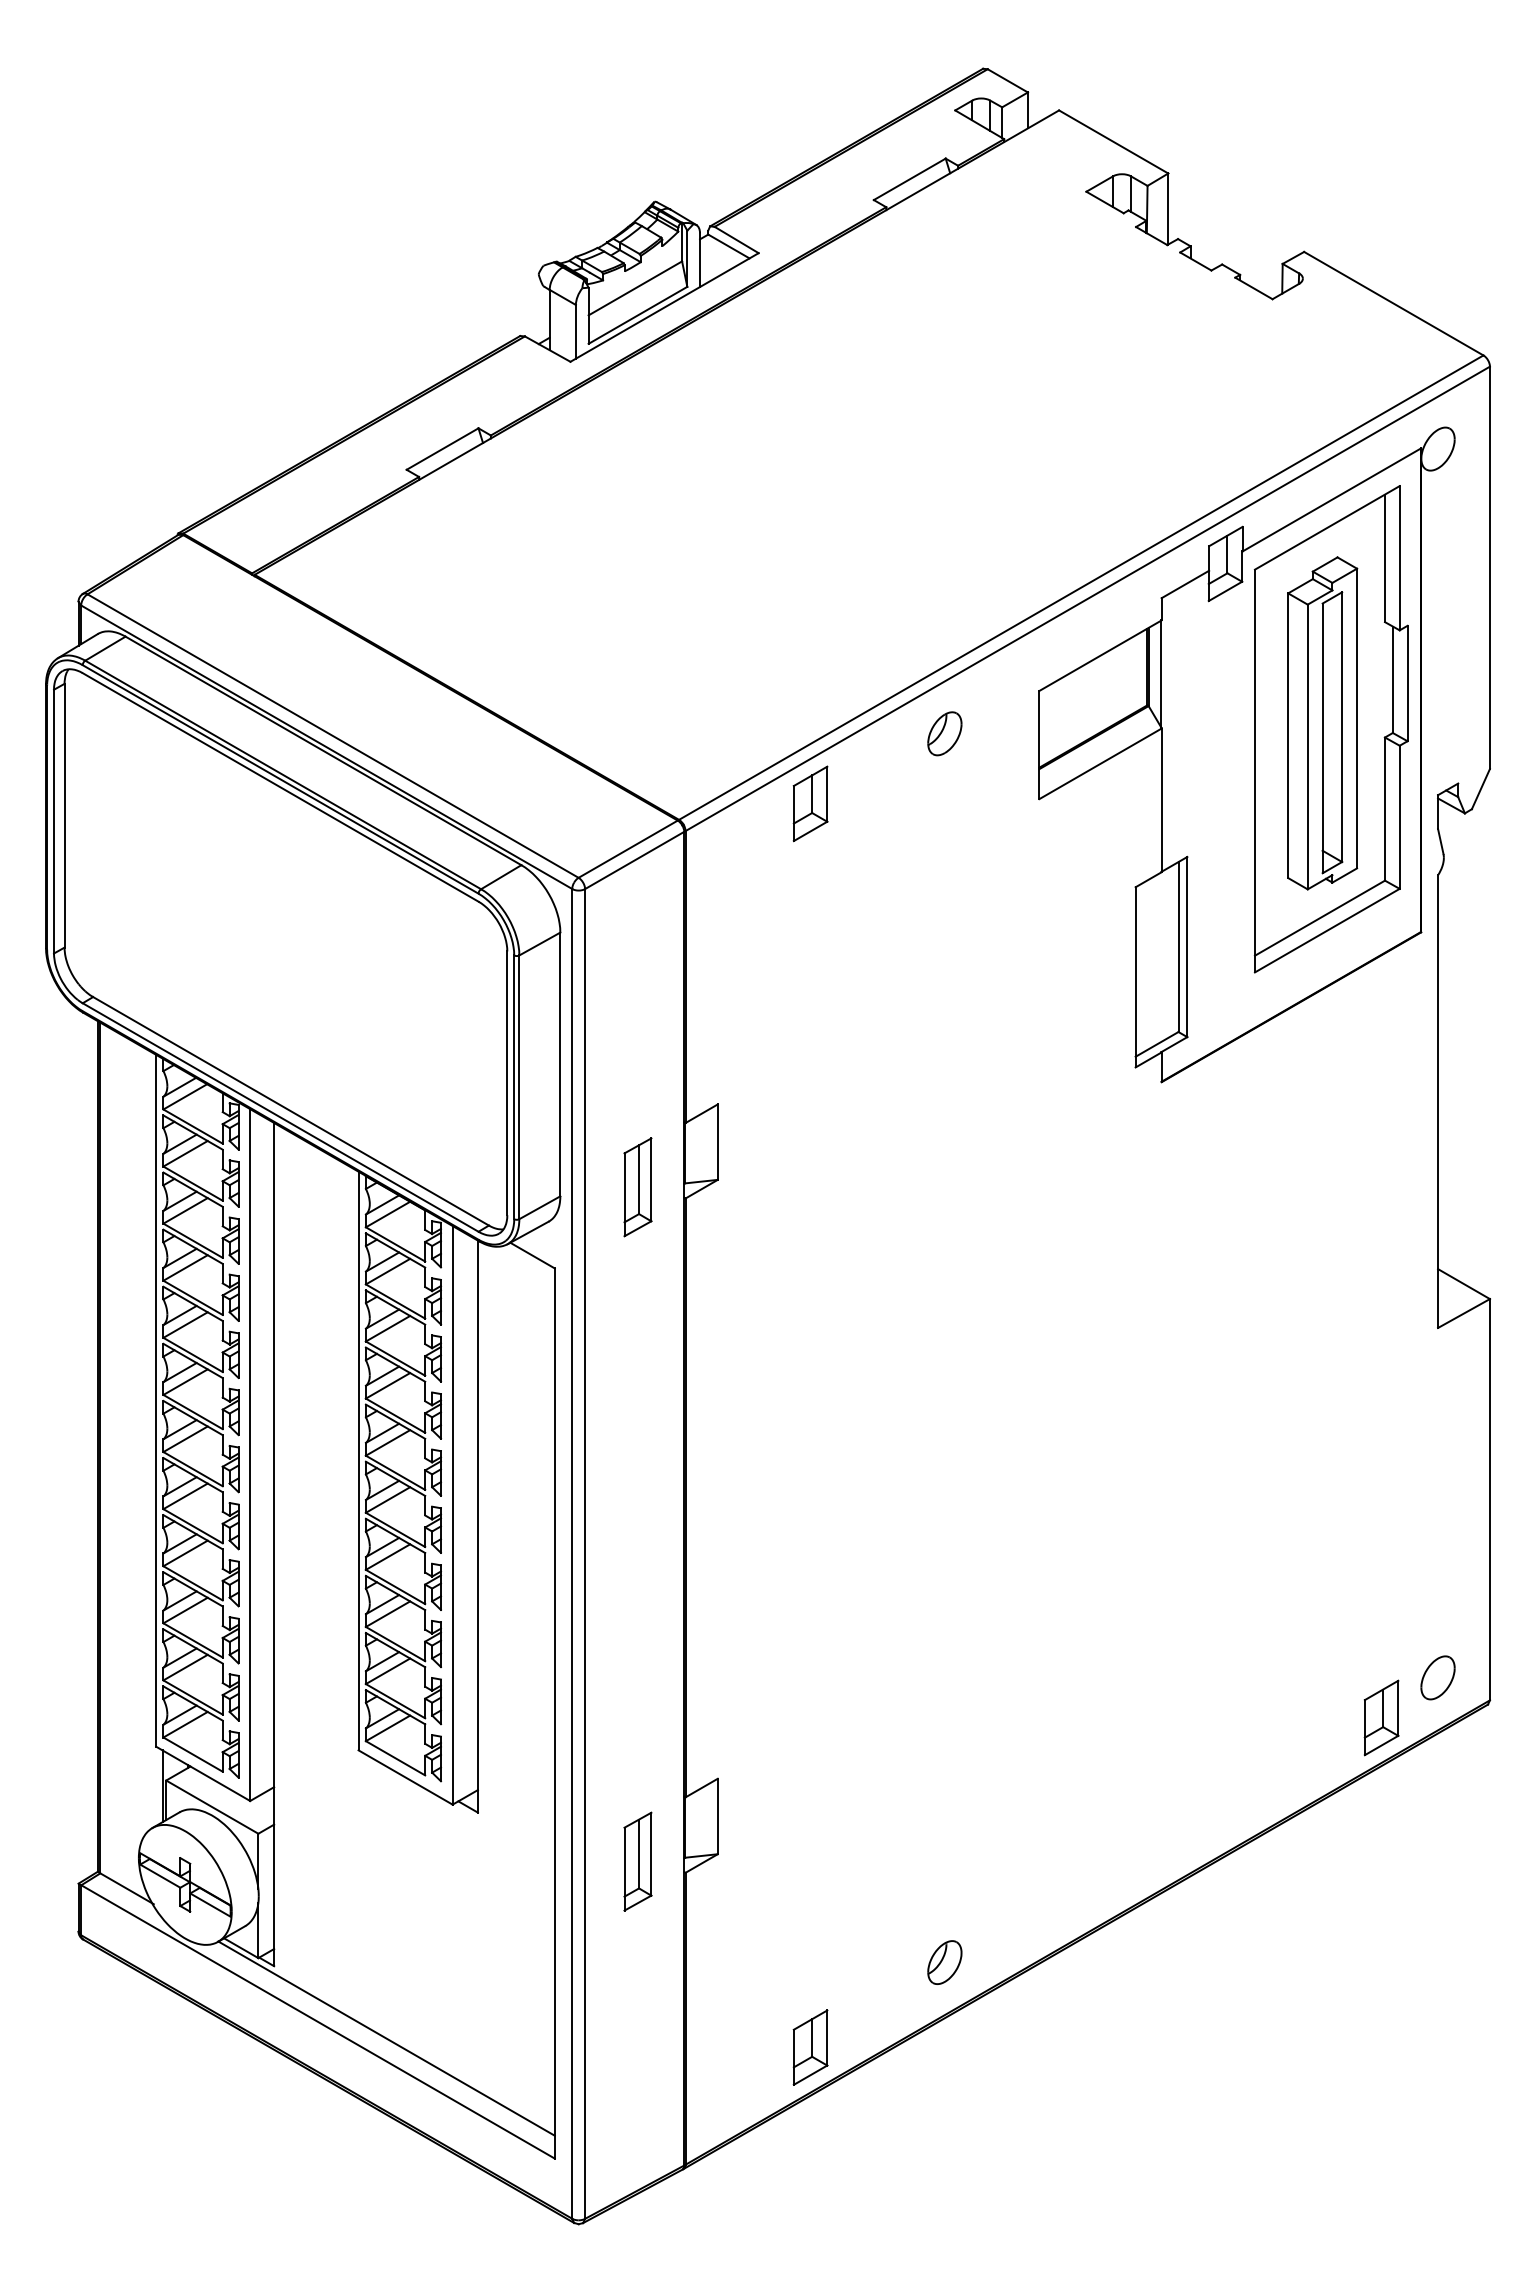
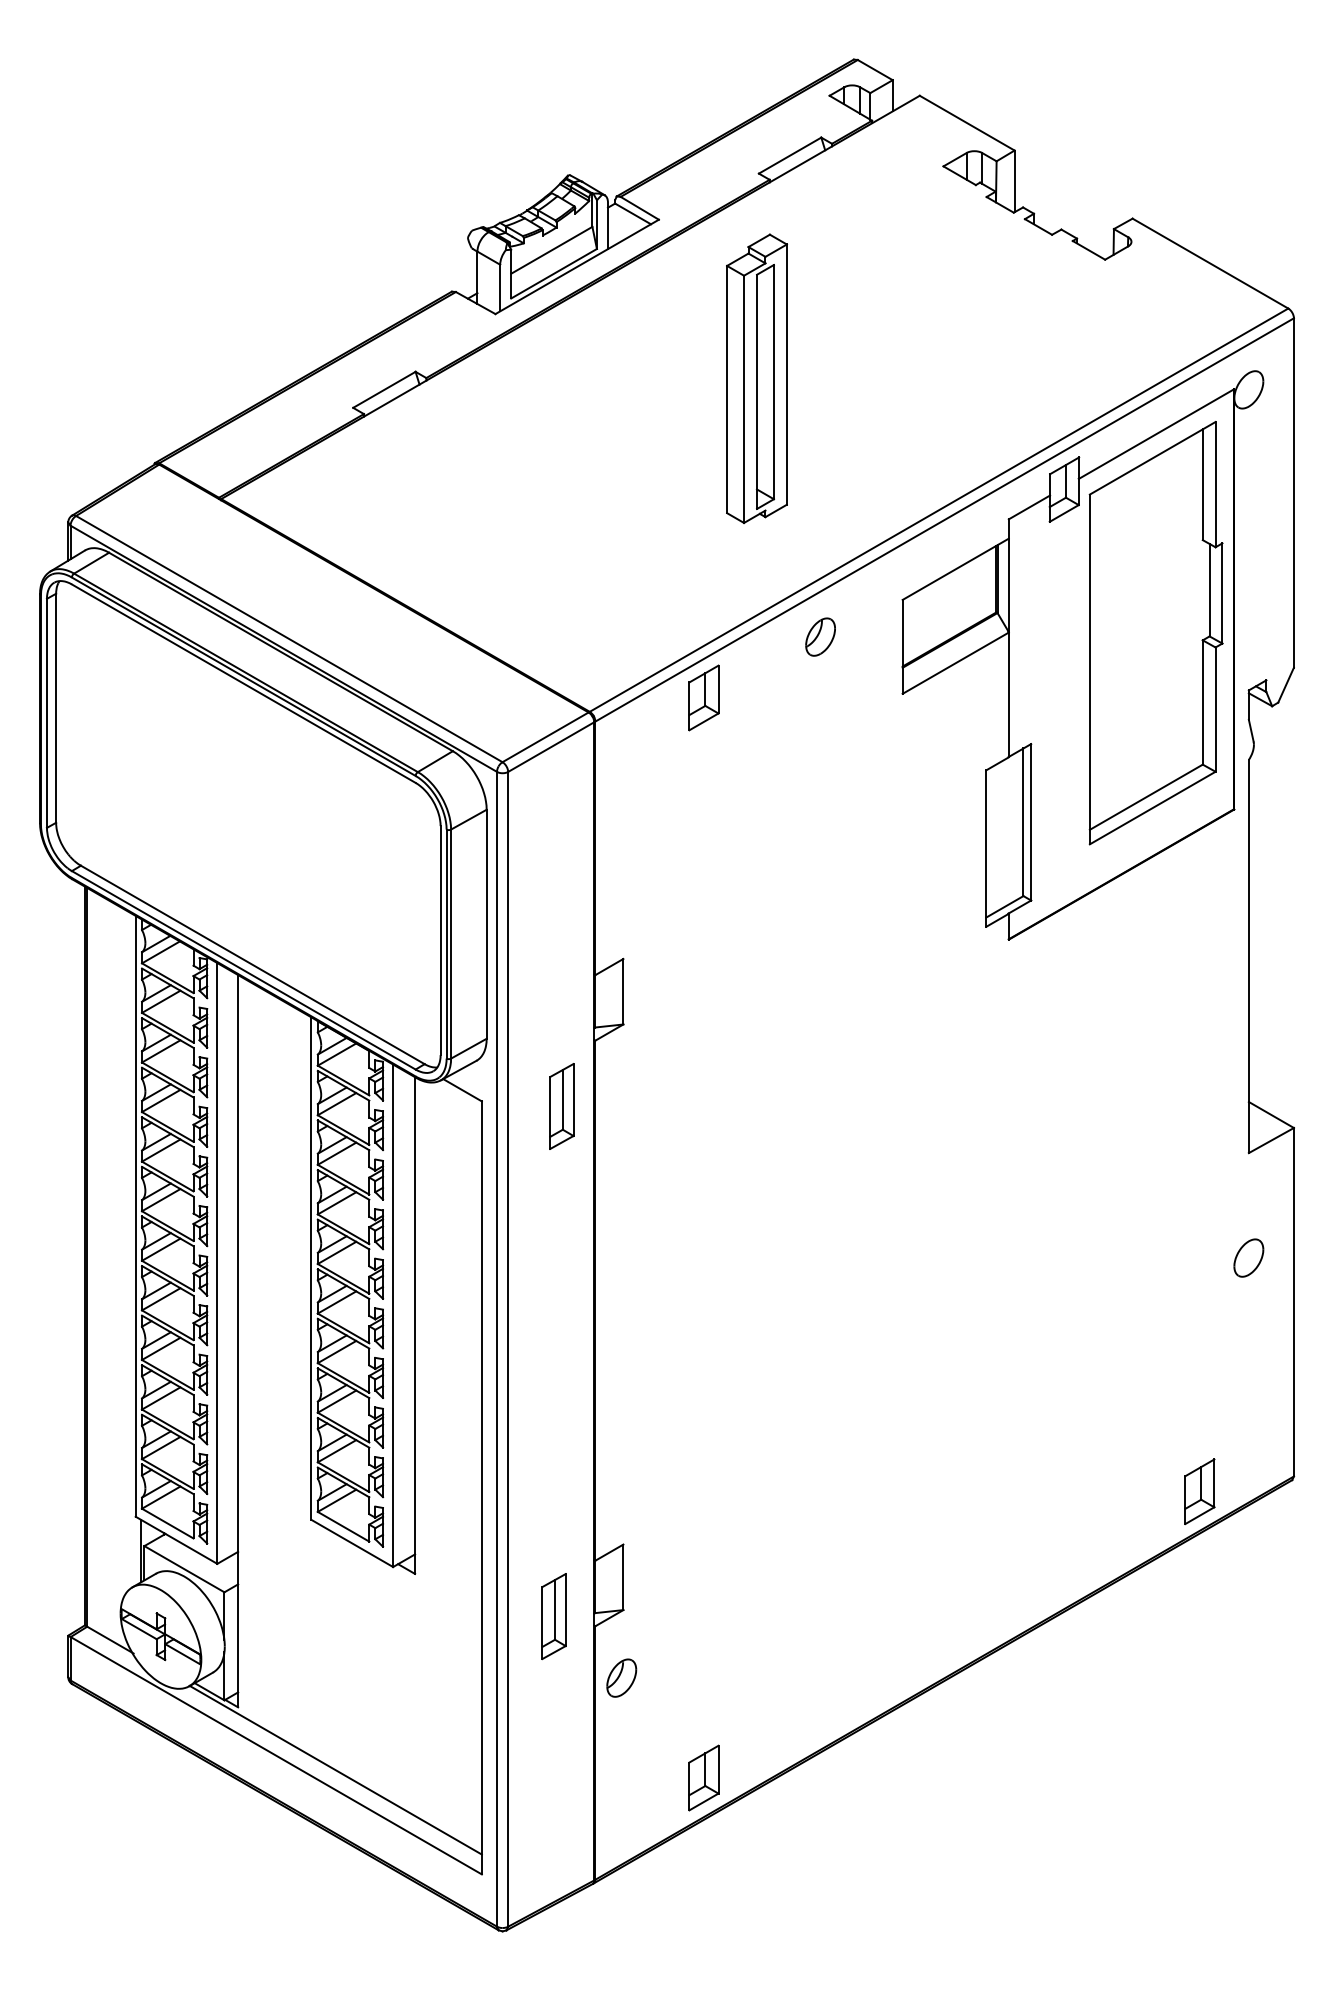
part: (1322, 723) -> (756, 378), moved
part: (637, 1187) -> (561, 1106), moved
part: (1437, 1677) -> (1248, 1257), moved
part: (944, 1962) -> (621, 1678), moved

